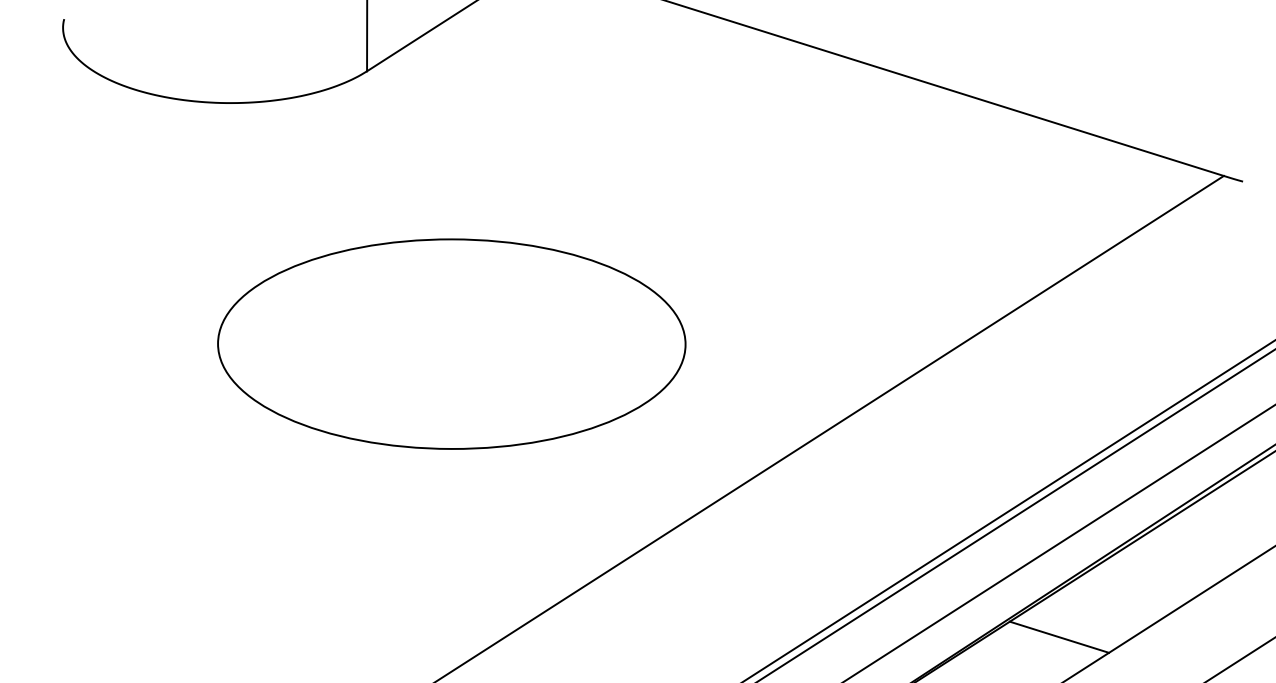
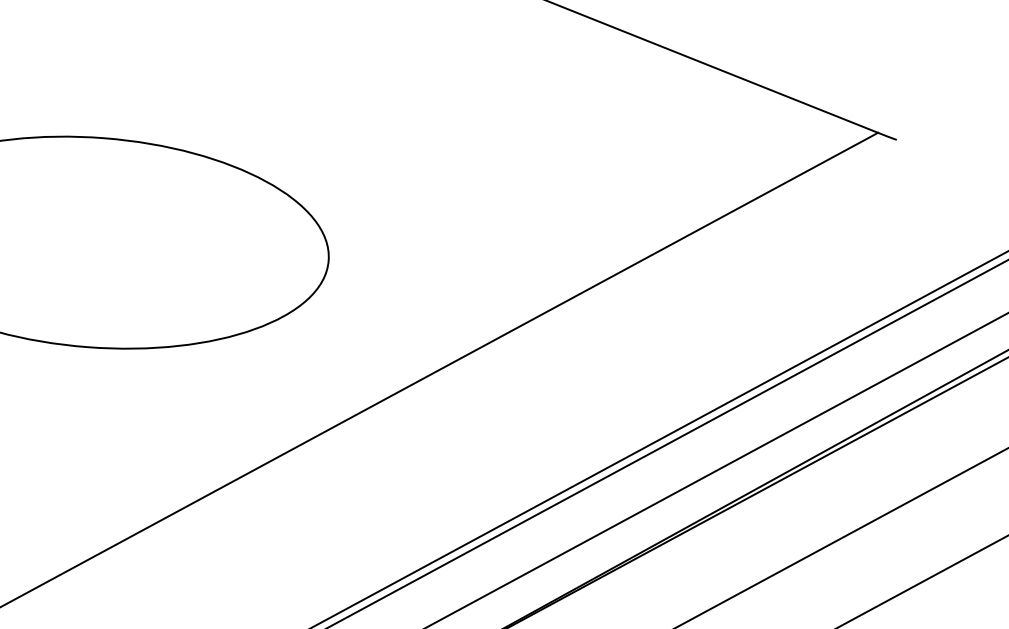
line: (1059, 636) -> (679, 579), removed

